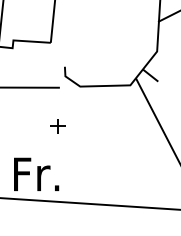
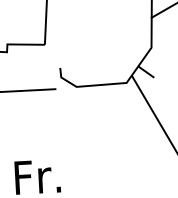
part: (57, 126) -> (56, 127), removed

